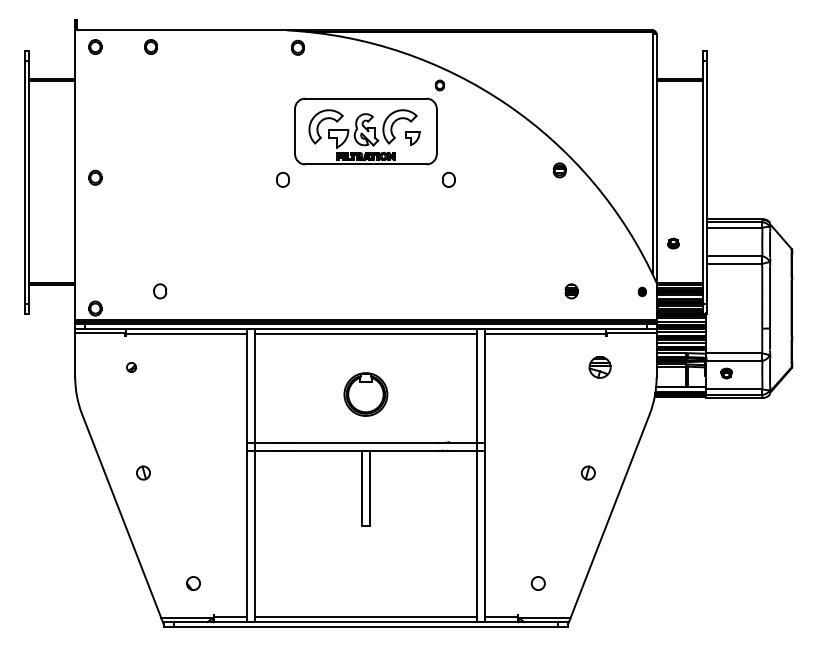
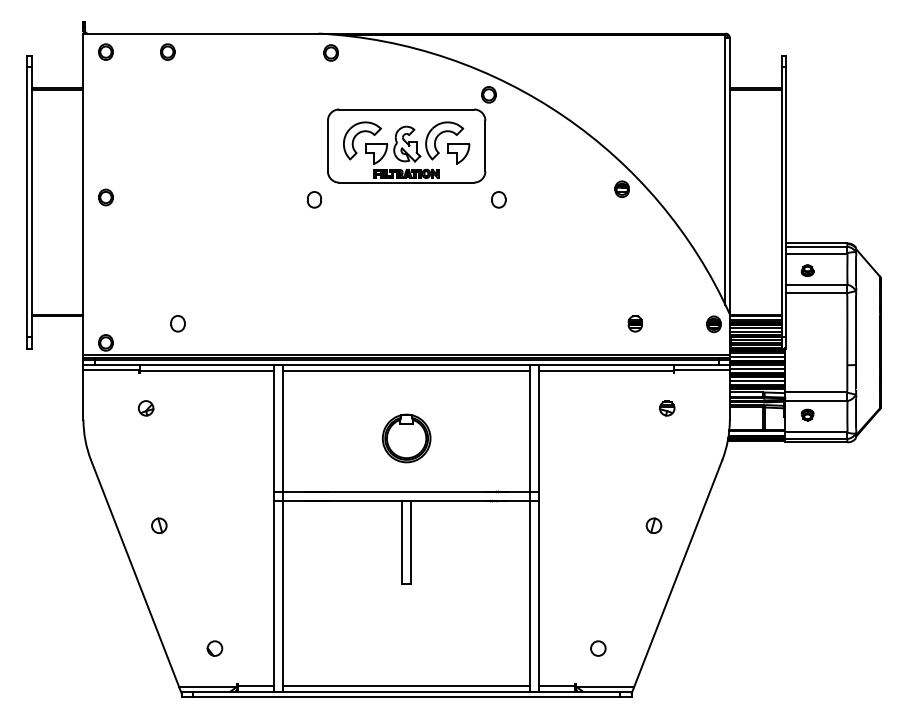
part: (439, 85) -> (488, 94), size x1.43
part: (412, 138) -> (458, 153), size x1.43
part: (673, 243) -> (807, 270), moved
part: (641, 292) -> (713, 324), size x1.67
part: (131, 367) -> (145, 408), size x1.43
part: (600, 367) -> (667, 408), size x0.62

